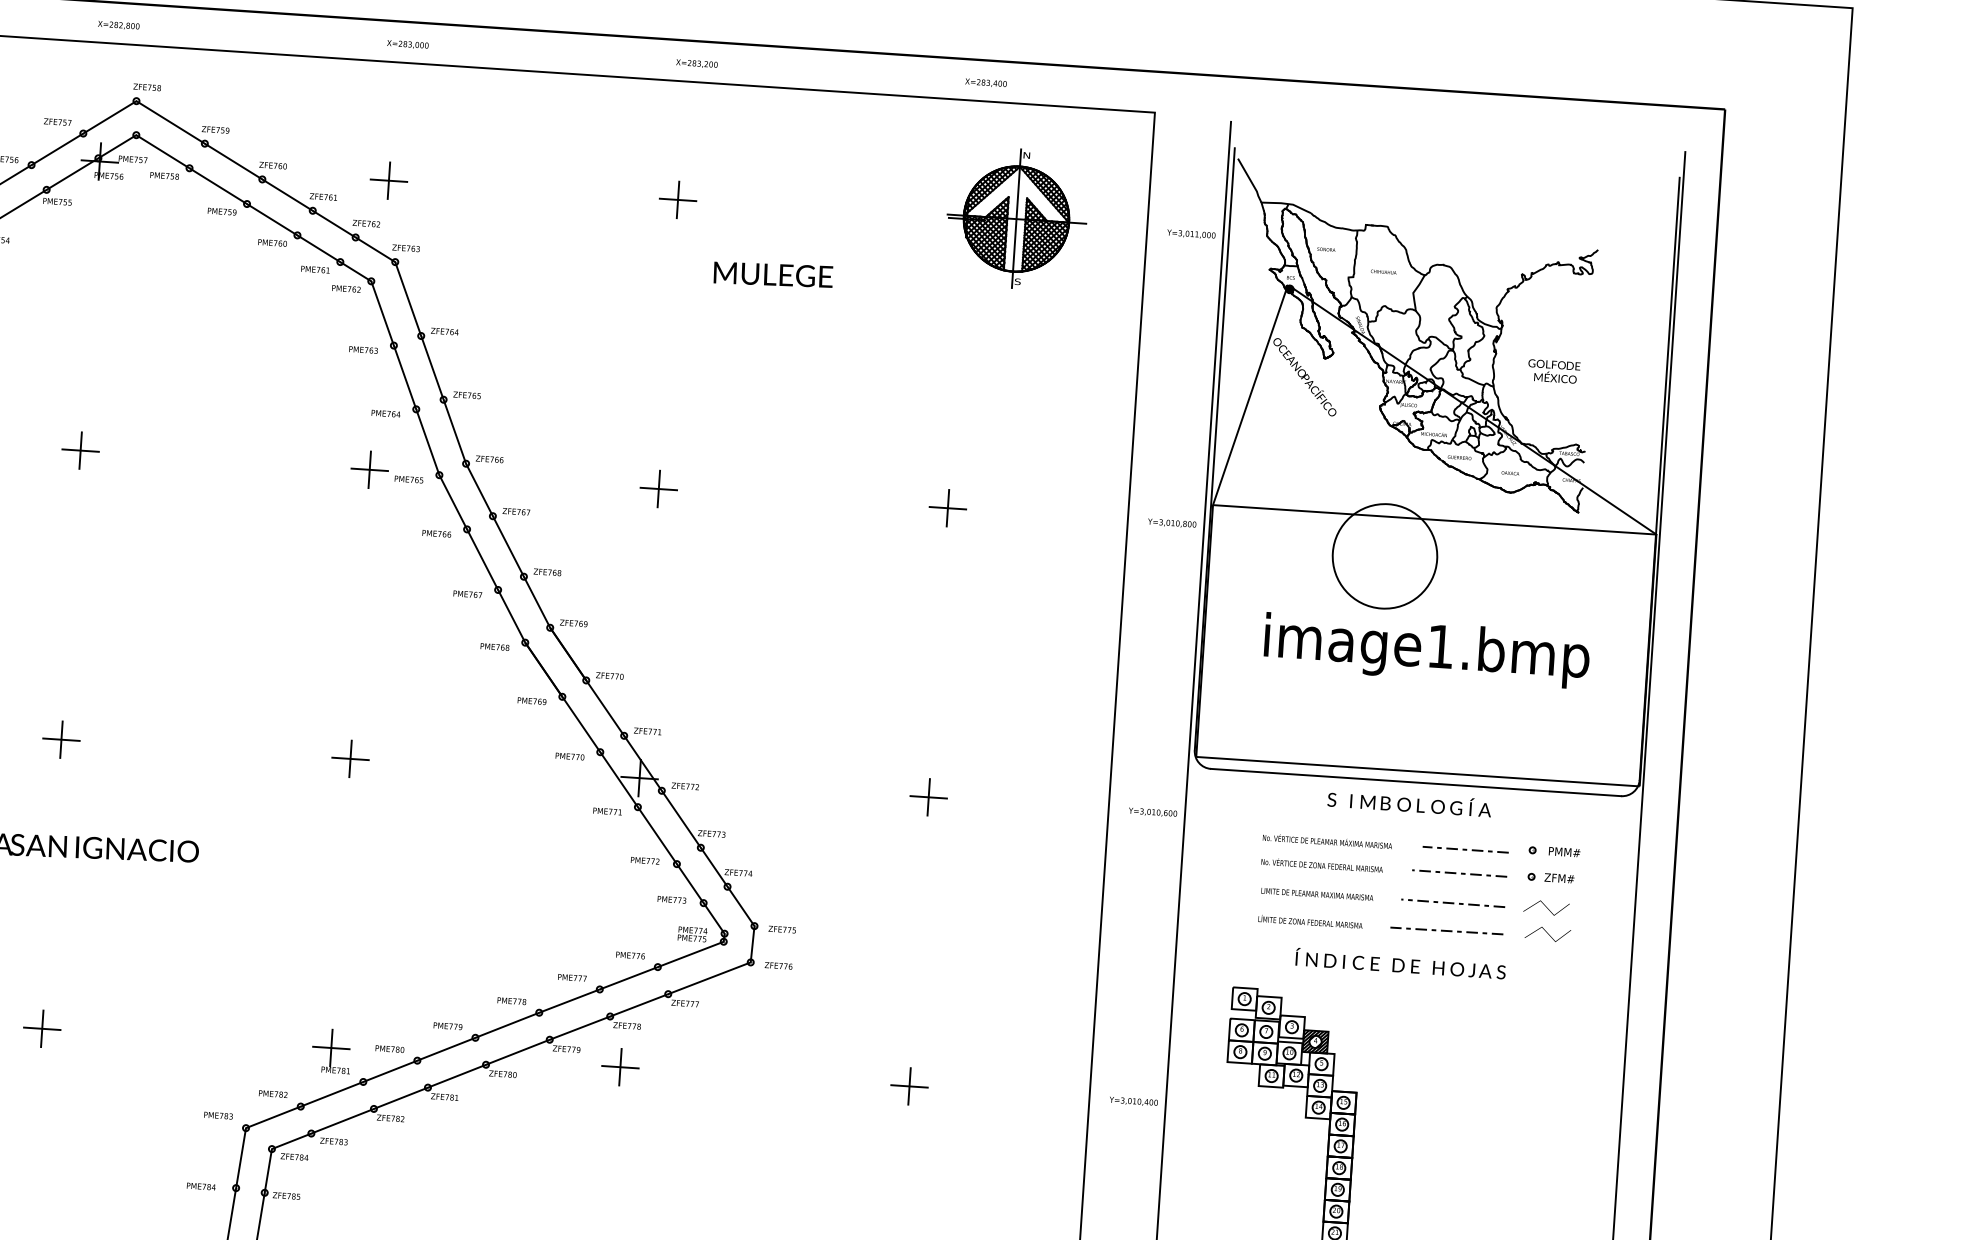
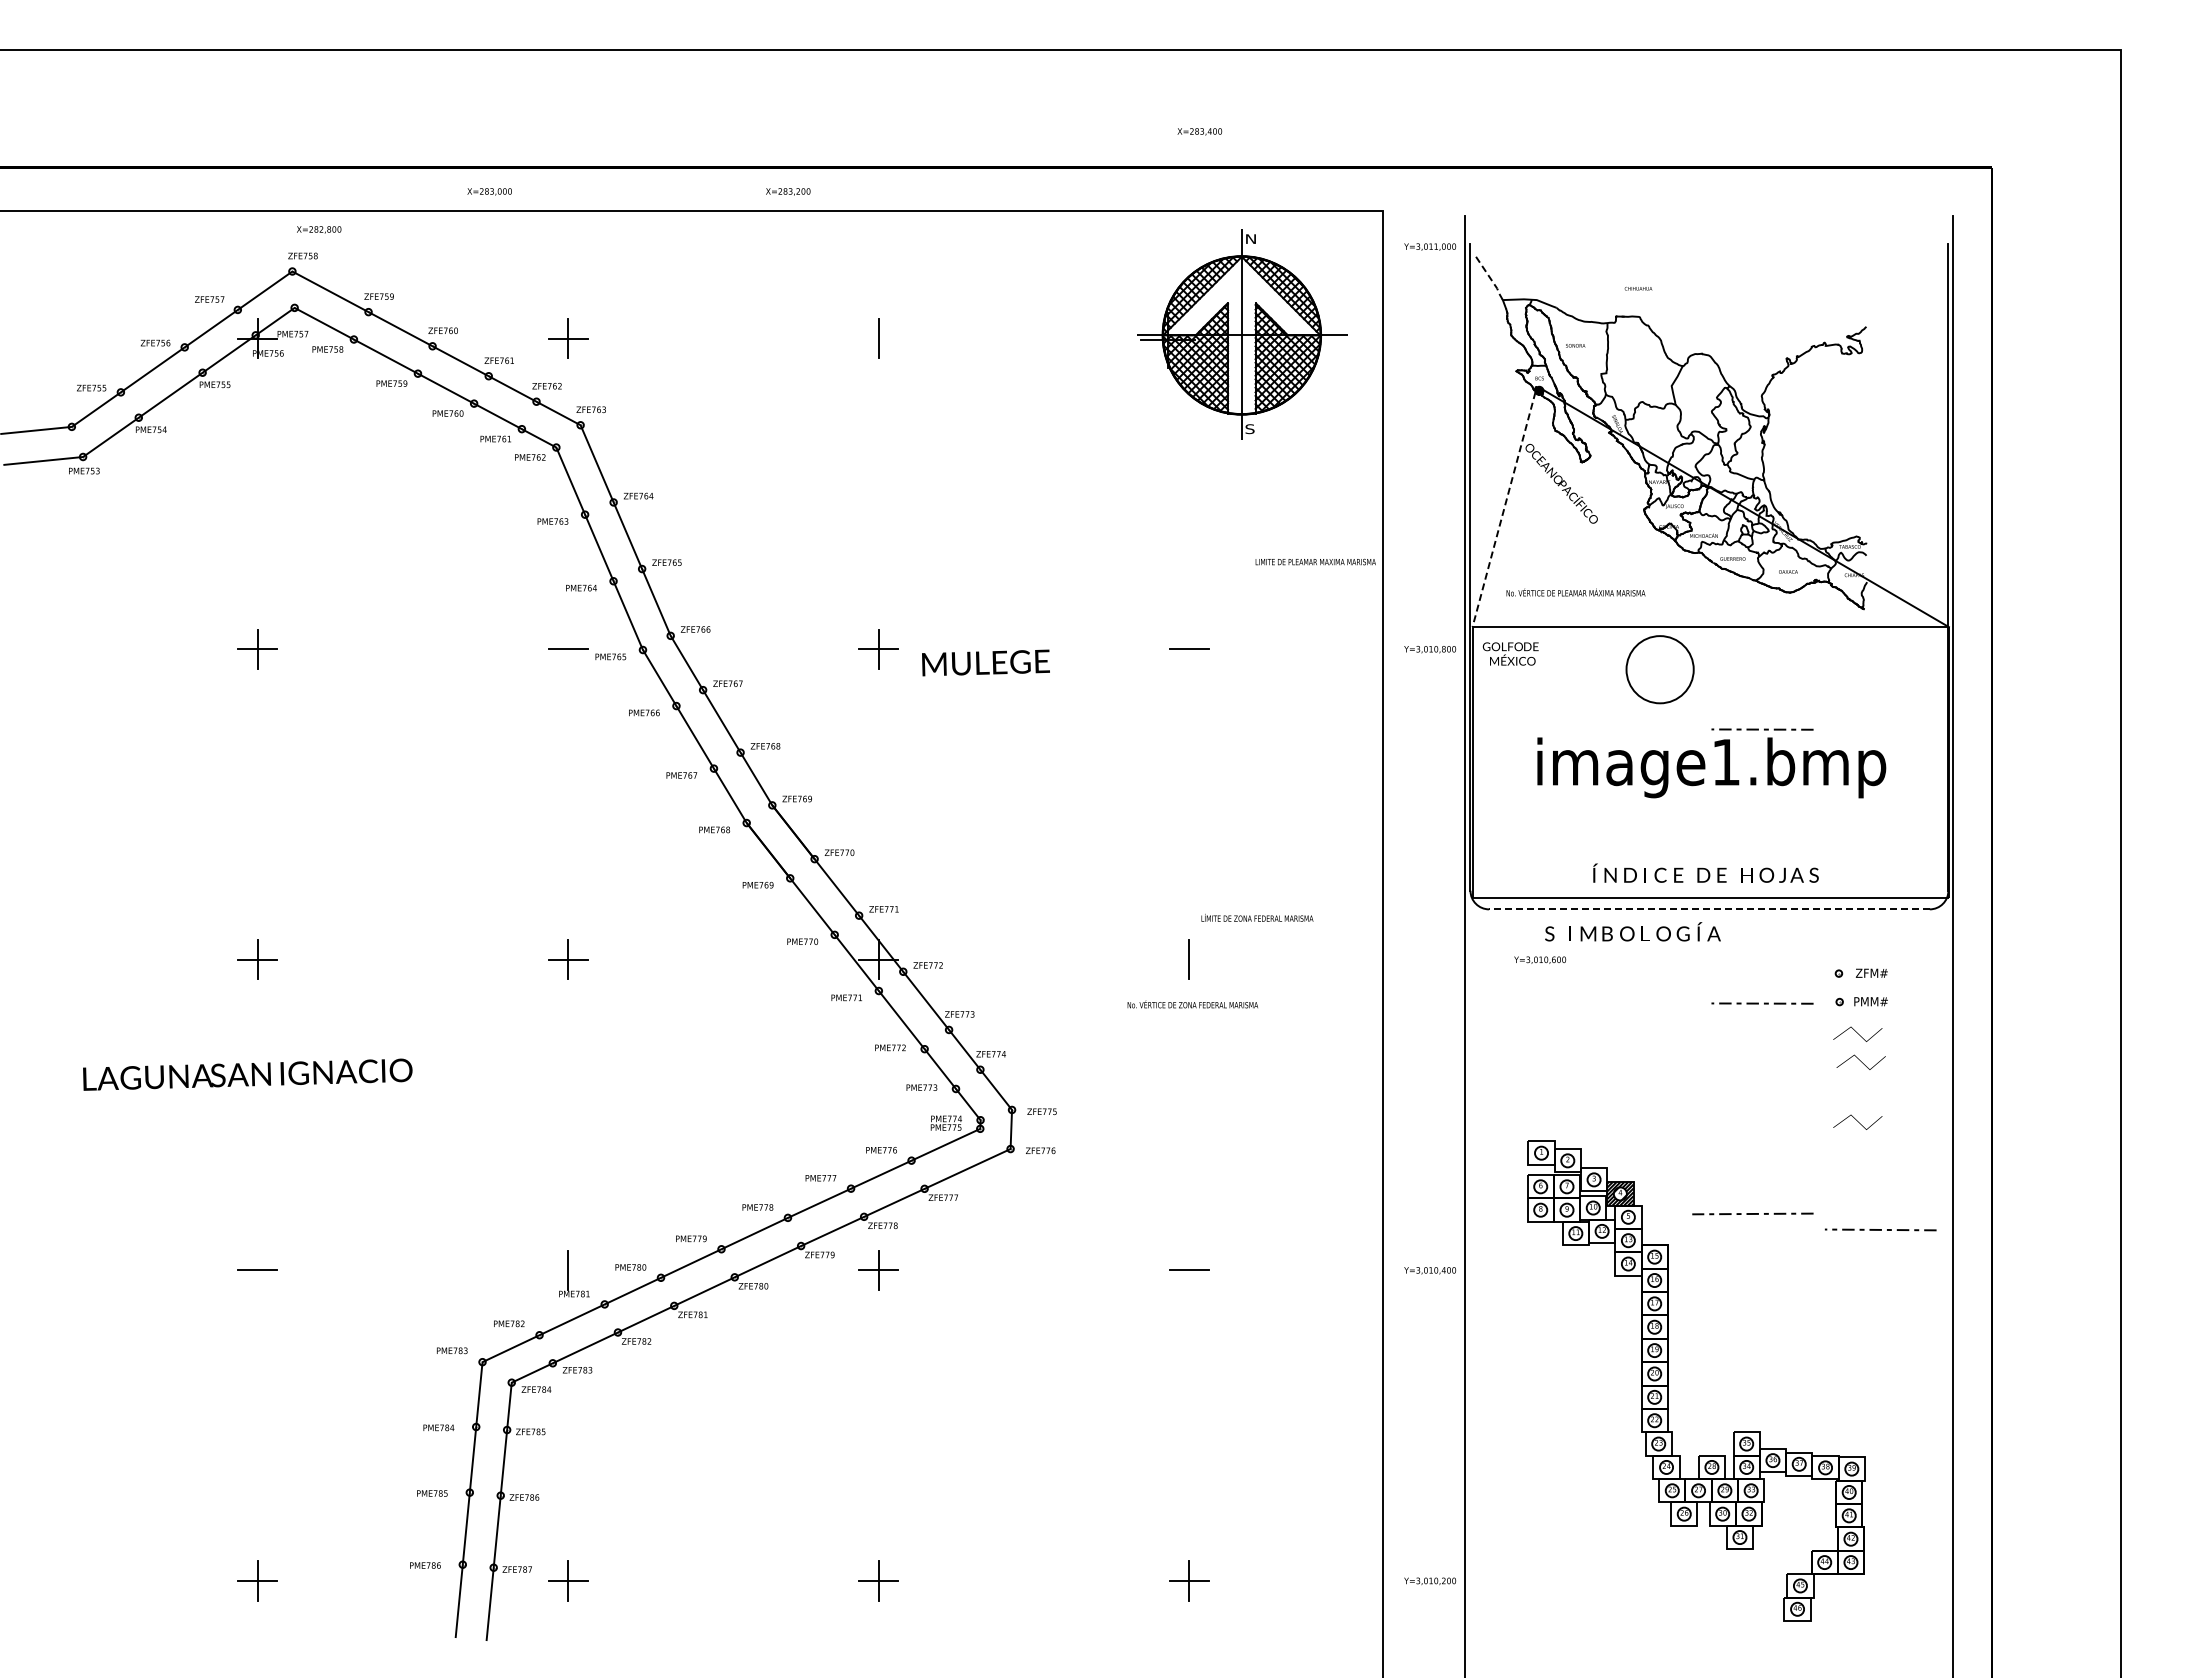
text: (119, 25) -> (319, 229), moved
text: (407, 44) -> (489, 191), moved
text: (697, 63) -> (788, 191), moved
text: (985, 82) -> (1199, 131), moved
line: (1251, 180) -> (1490, 277), solid -> dashed
line: (677, 199) -> (878, 338), removed
part: (1016, 218) -> (1242, 334), size x1.4
text: (1191, 233) -> (1430, 246), moved
text: (1383, 271) -> (1638, 288), moved
text: (772, 274) -> (985, 662), moved
text: (1553, 371) -> (1510, 653), moved
line: (1250, 397) -> (1504, 509), solid -> dashed
line: (370, 469) -> (568, 648), removed
line: (948, 507) -> (1189, 648), removed
circle: (1385, 556) -> (1660, 669), size x0.6
line: (1478, 618) -> (1764, 729), added
line: (1415, 782) -> (1708, 909), solid -> dashed
line: (928, 796) -> (1188, 959), removed
text: (1409, 802) -> (1632, 931), moved
text: (1153, 811) -> (1540, 959), moved
text: (1327, 841) -> (1575, 592), moved
line: (1465, 849) -> (1767, 977), removed
text: (1563, 851) -> (1872, 972), PMM# -> ZFM#
text: (1321, 865) -> (1192, 1004), moved
text: (1560, 878) -> (1870, 1001), ZFM# -> PMM#
text: (1317, 893) -> (1315, 561), moved
line: (1453, 902) -> (1880, 1229), moved
text: (1310, 921) -> (1257, 917), moved
line: (1446, 930) -> (1752, 1213), moved
text: (1400, 962) -> (1705, 872), moved
line: (1540, 989) -> (1857, 1121), added
line: (42, 1027) -> (257, 1269), removed
line: (330, 1048) -> (567, 1270), removed
line: (909, 1085) -> (1189, 1269), removed

